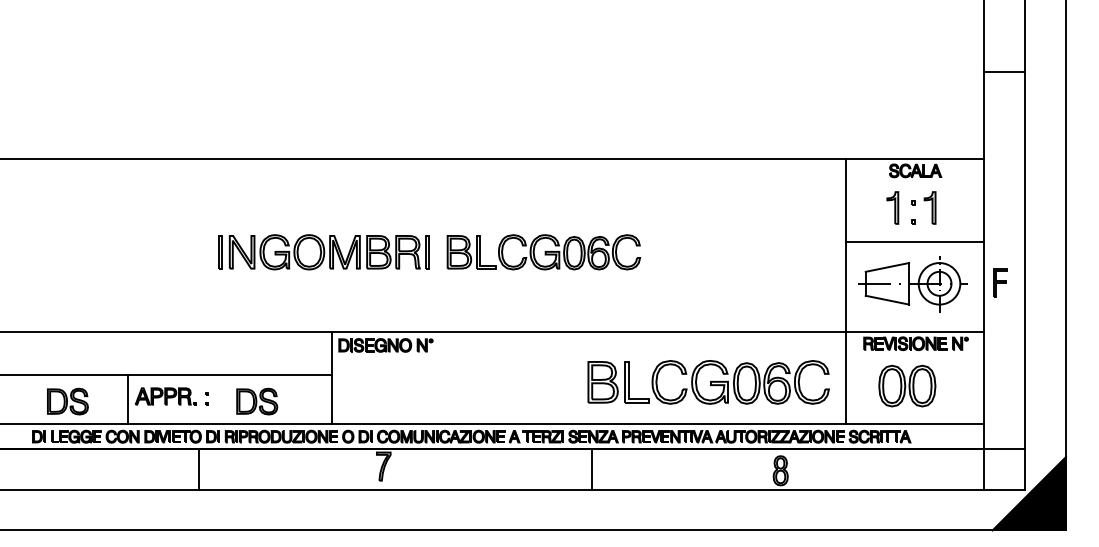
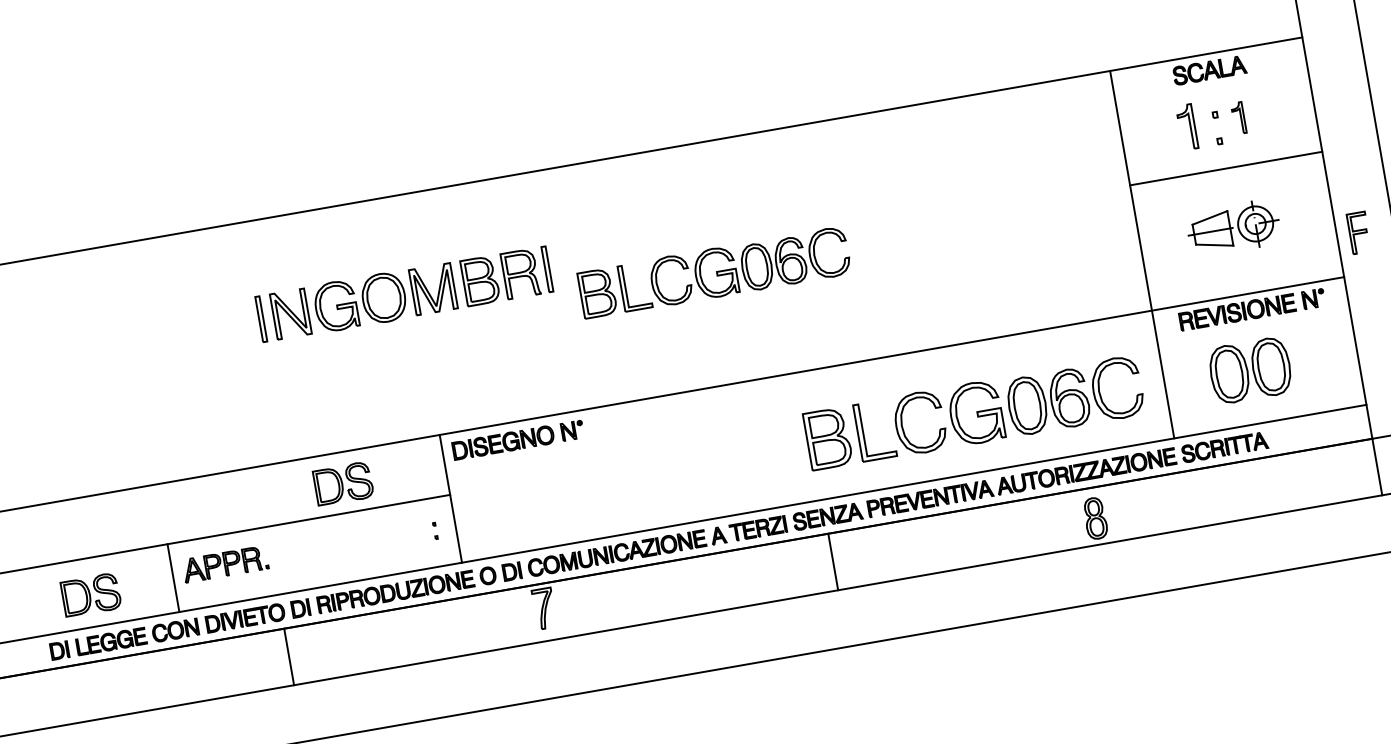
part: (929, 207) -> (1237, 117), size x0.7
part: (323, 252) -> (403, 294), moved
part: (1000, 282) -> (1359, 232), moved
part: (912, 284) -> (1232, 228), size x0.6
part: (206, 398) -> (434, 530), moved
part: (257, 401) -> (343, 483), moved

